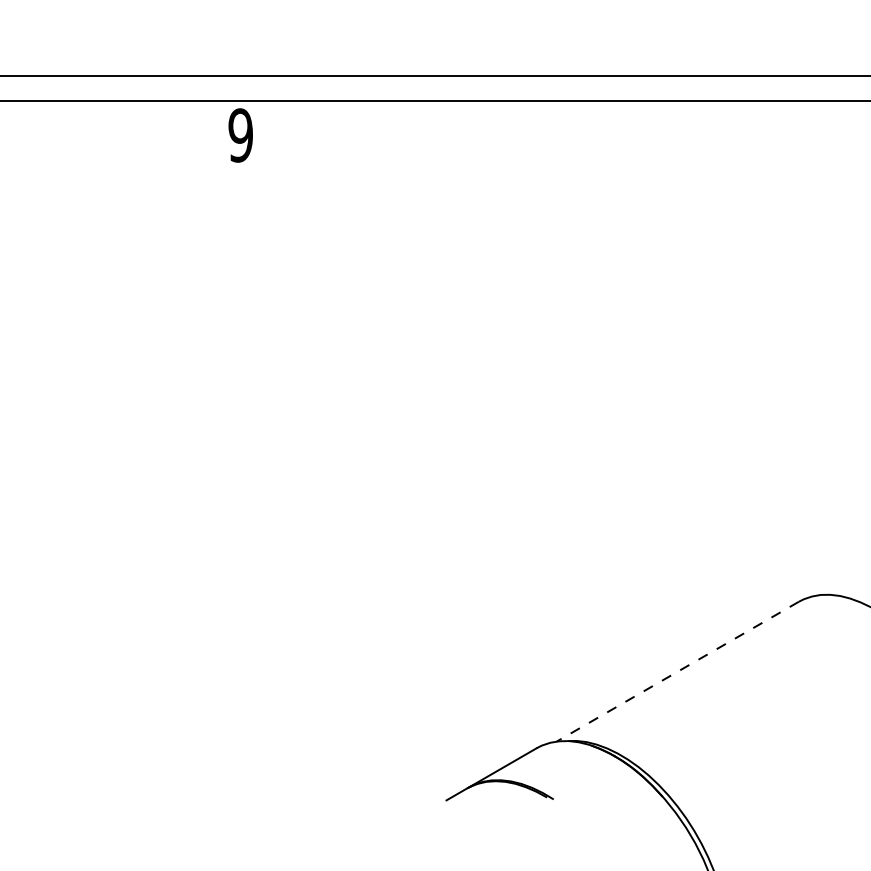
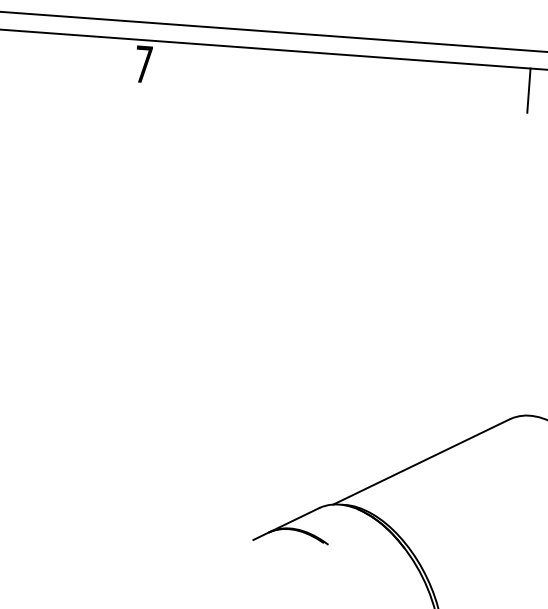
line: (791, 132) -> (529, 90), added
text: (240, 135) -> (143, 64), 9 -> 7
line: (677, 671) -> (421, 461), dashed -> solid

